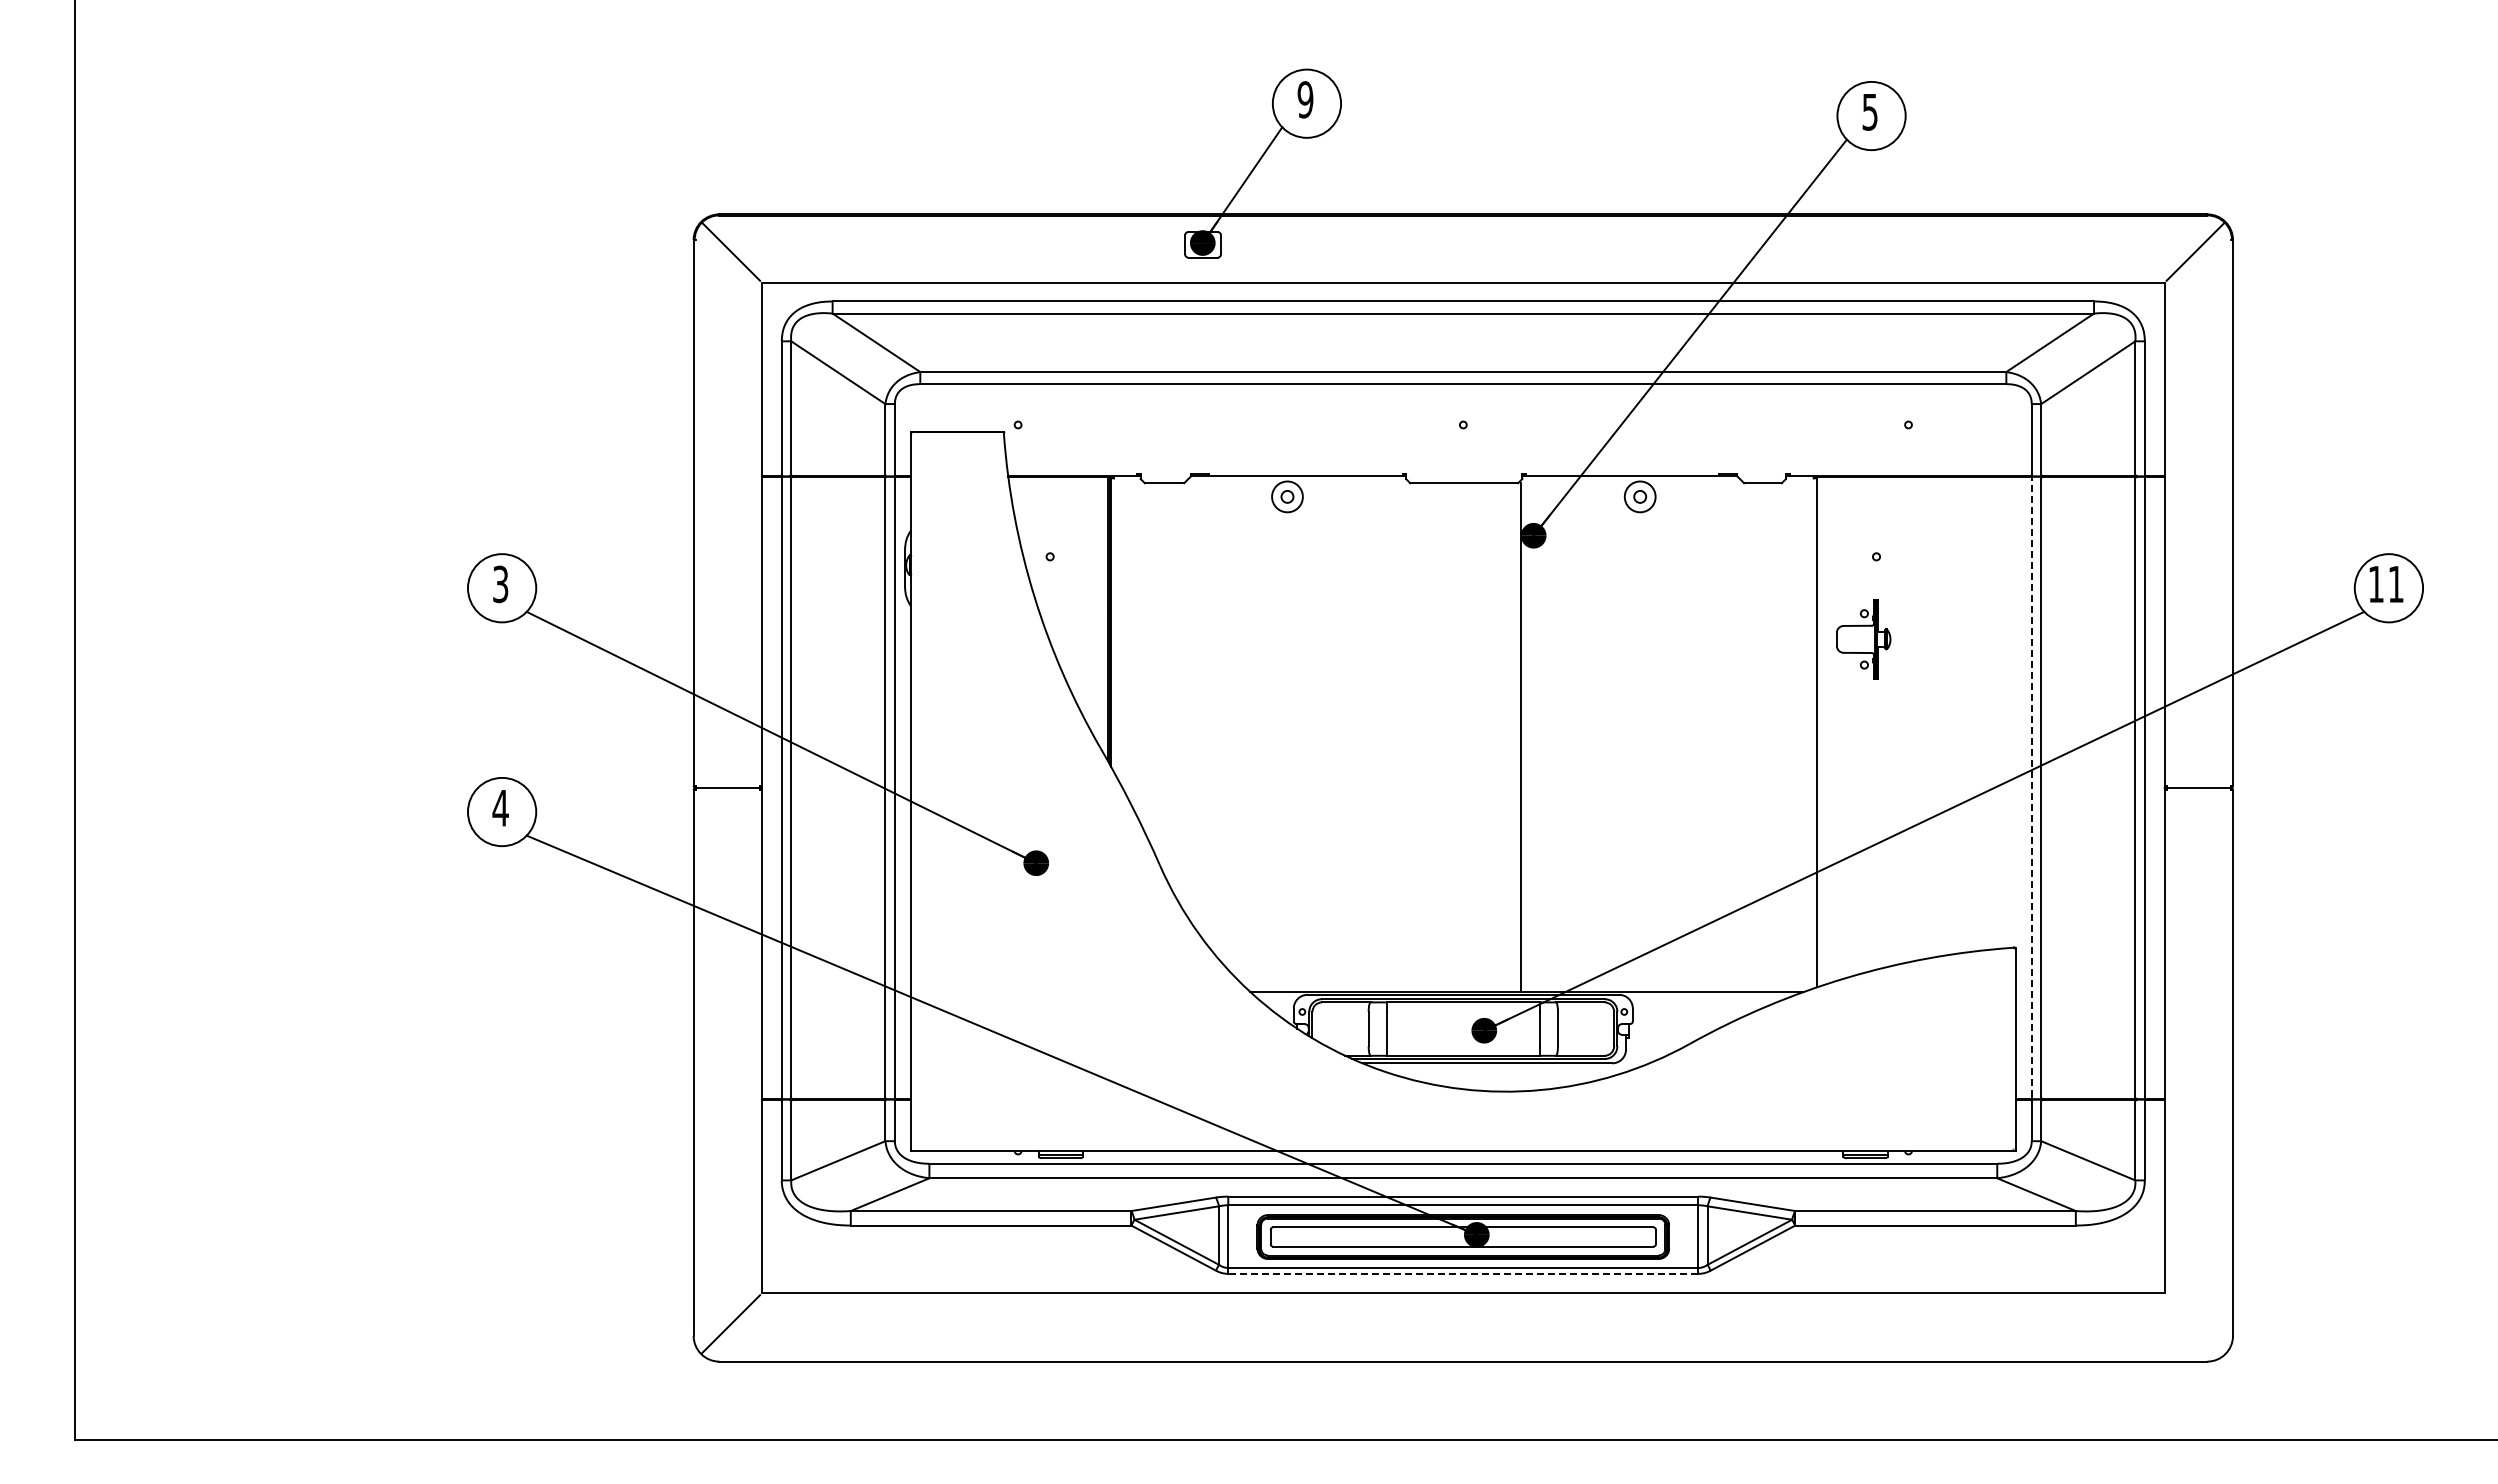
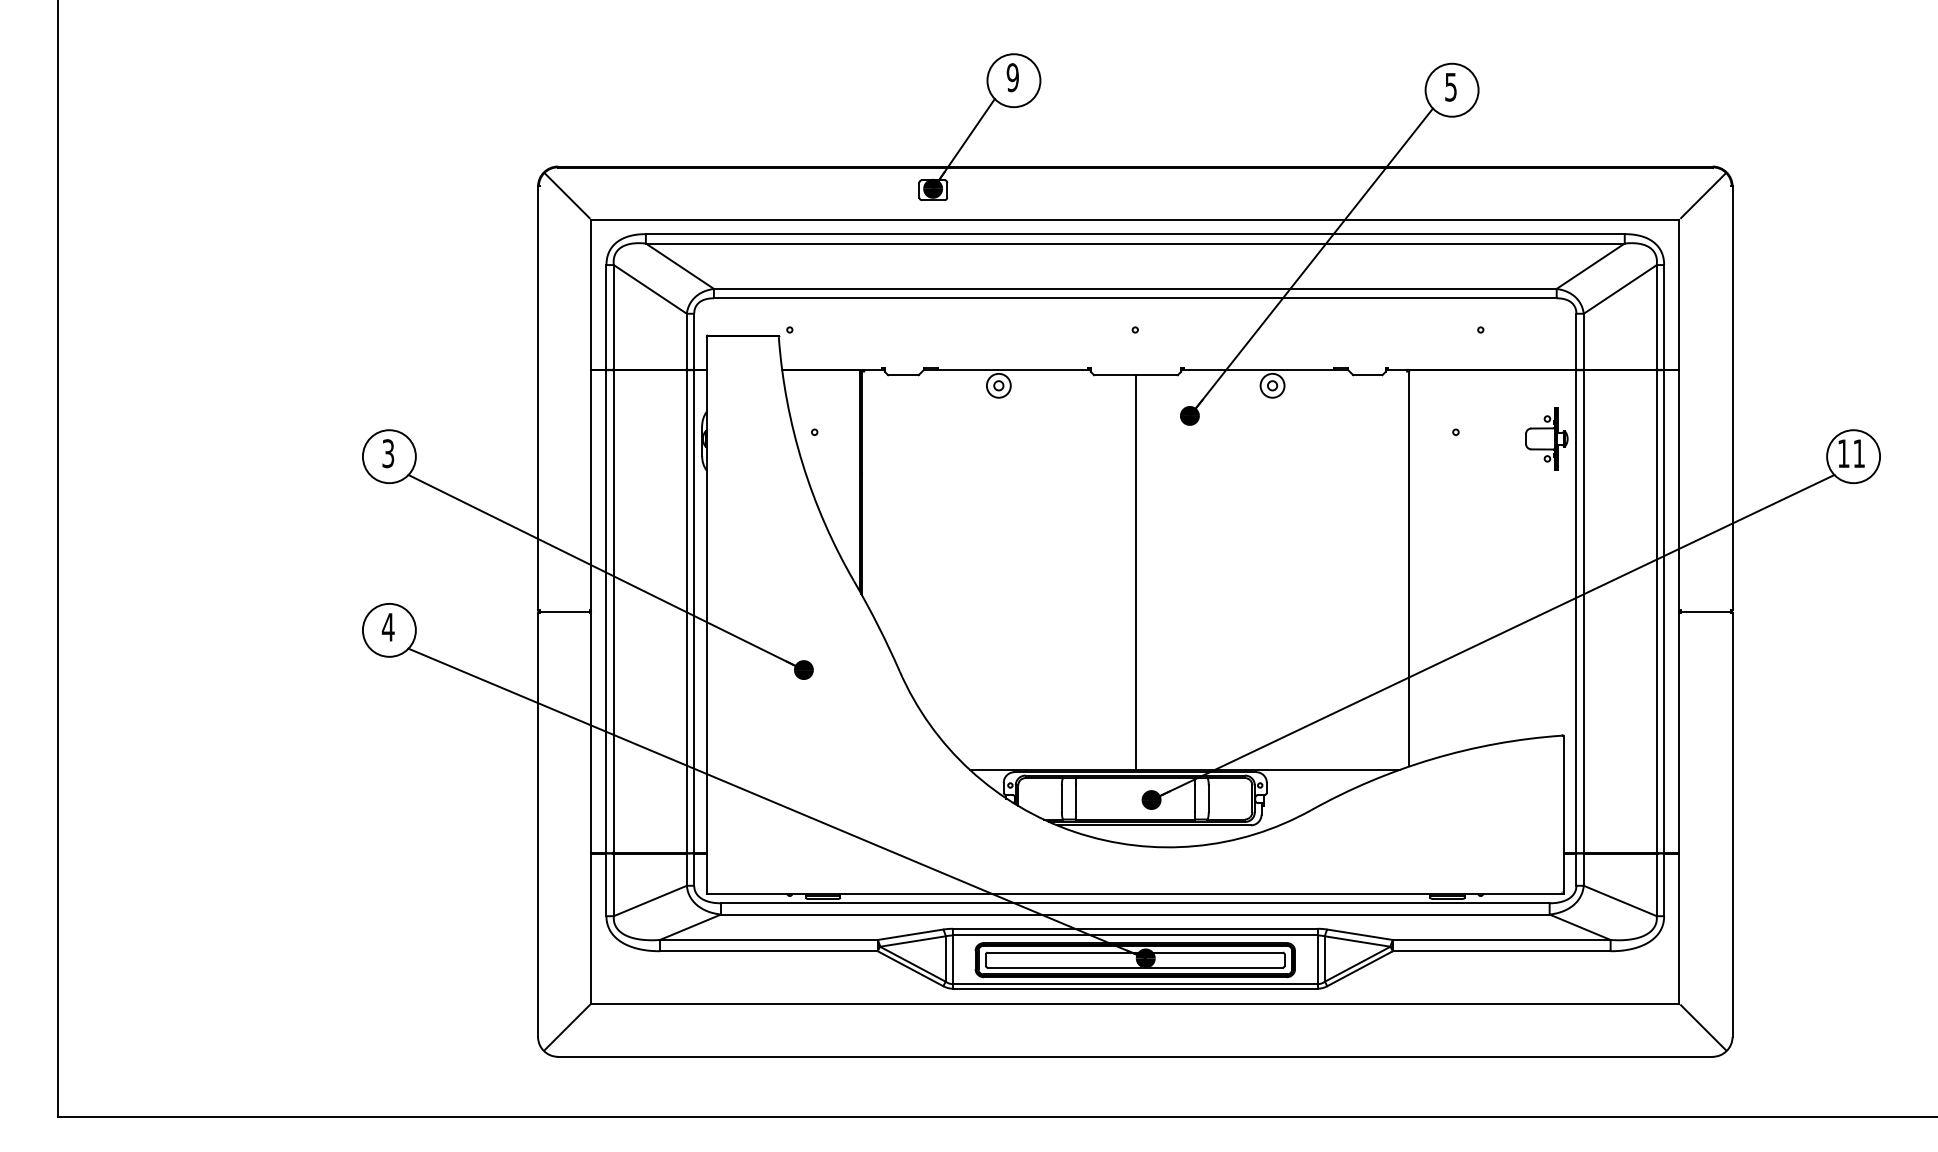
part: (1863, 639) -> (1546, 439), moved
line: (1520, 736) -> (1135, 571), moved
line: (2031, 787) -> (1576, 611), dashed -> solid
line: (1462, 1273) -> (1134, 988), dashed -> solid
line: (2195, 1324) -> (1703, 1028), added

